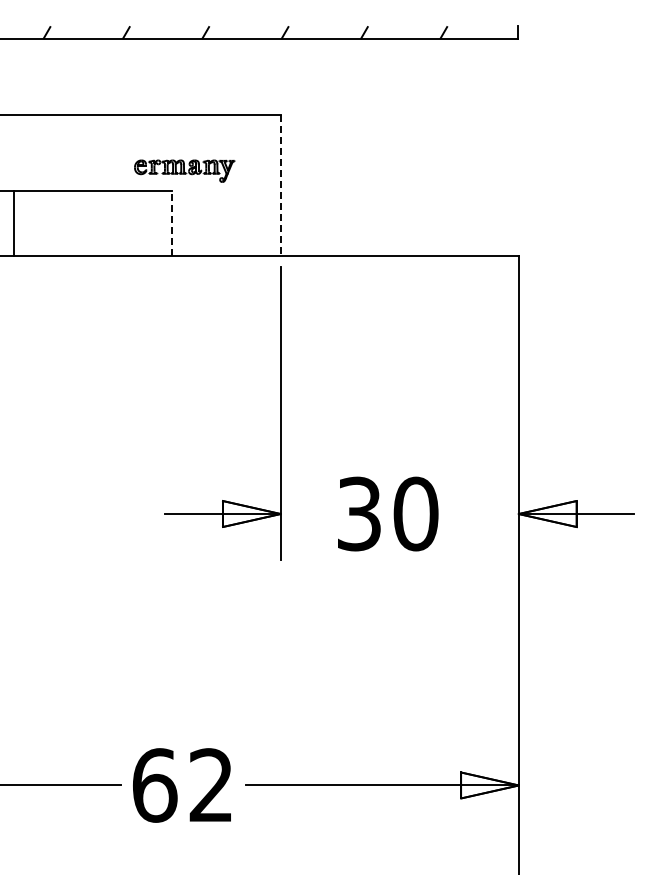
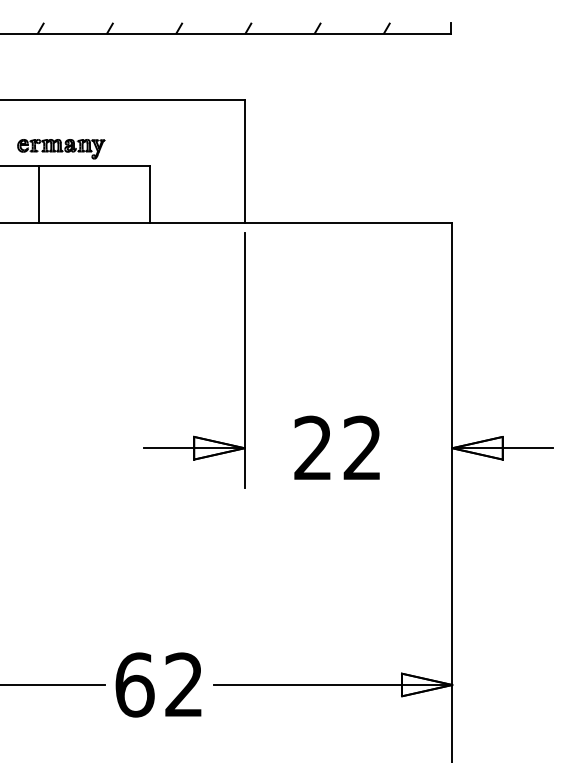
part: (184, 170) -> (61, 148), moved
line: (280, 185) -> (244, 161), dashed -> solid
line: (14, 222) -> (39, 193), moved
line: (172, 222) -> (150, 193), dashed -> solid
text: (387, 513) -> (337, 447), 30 -> 22

